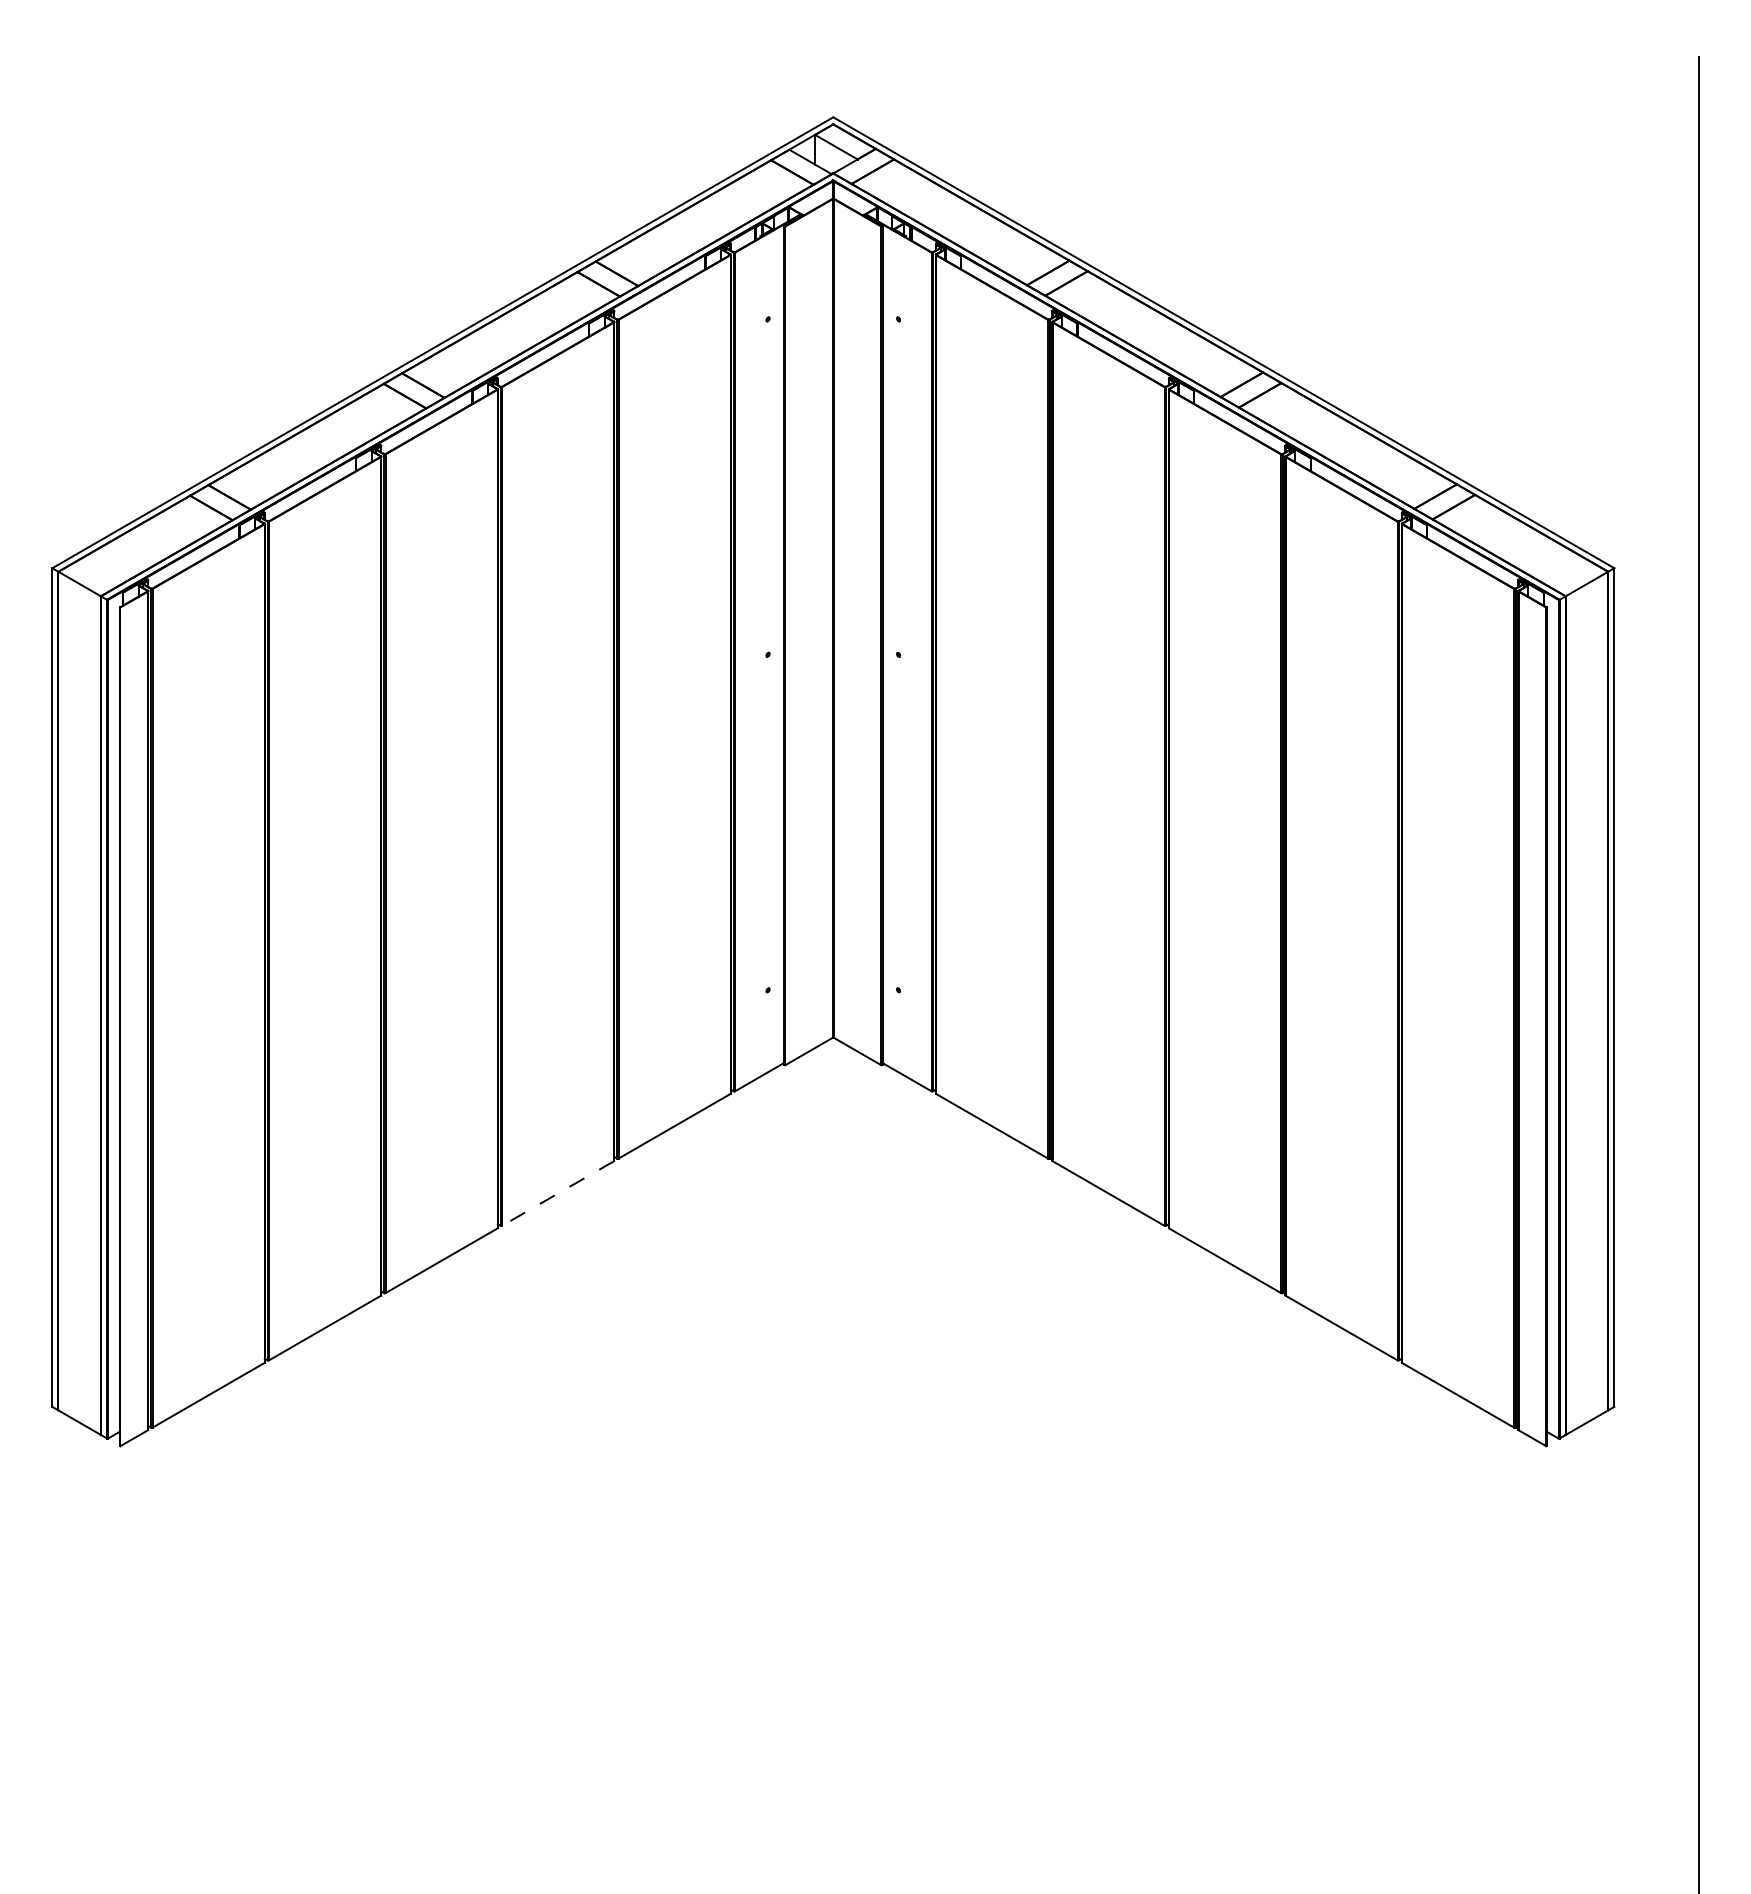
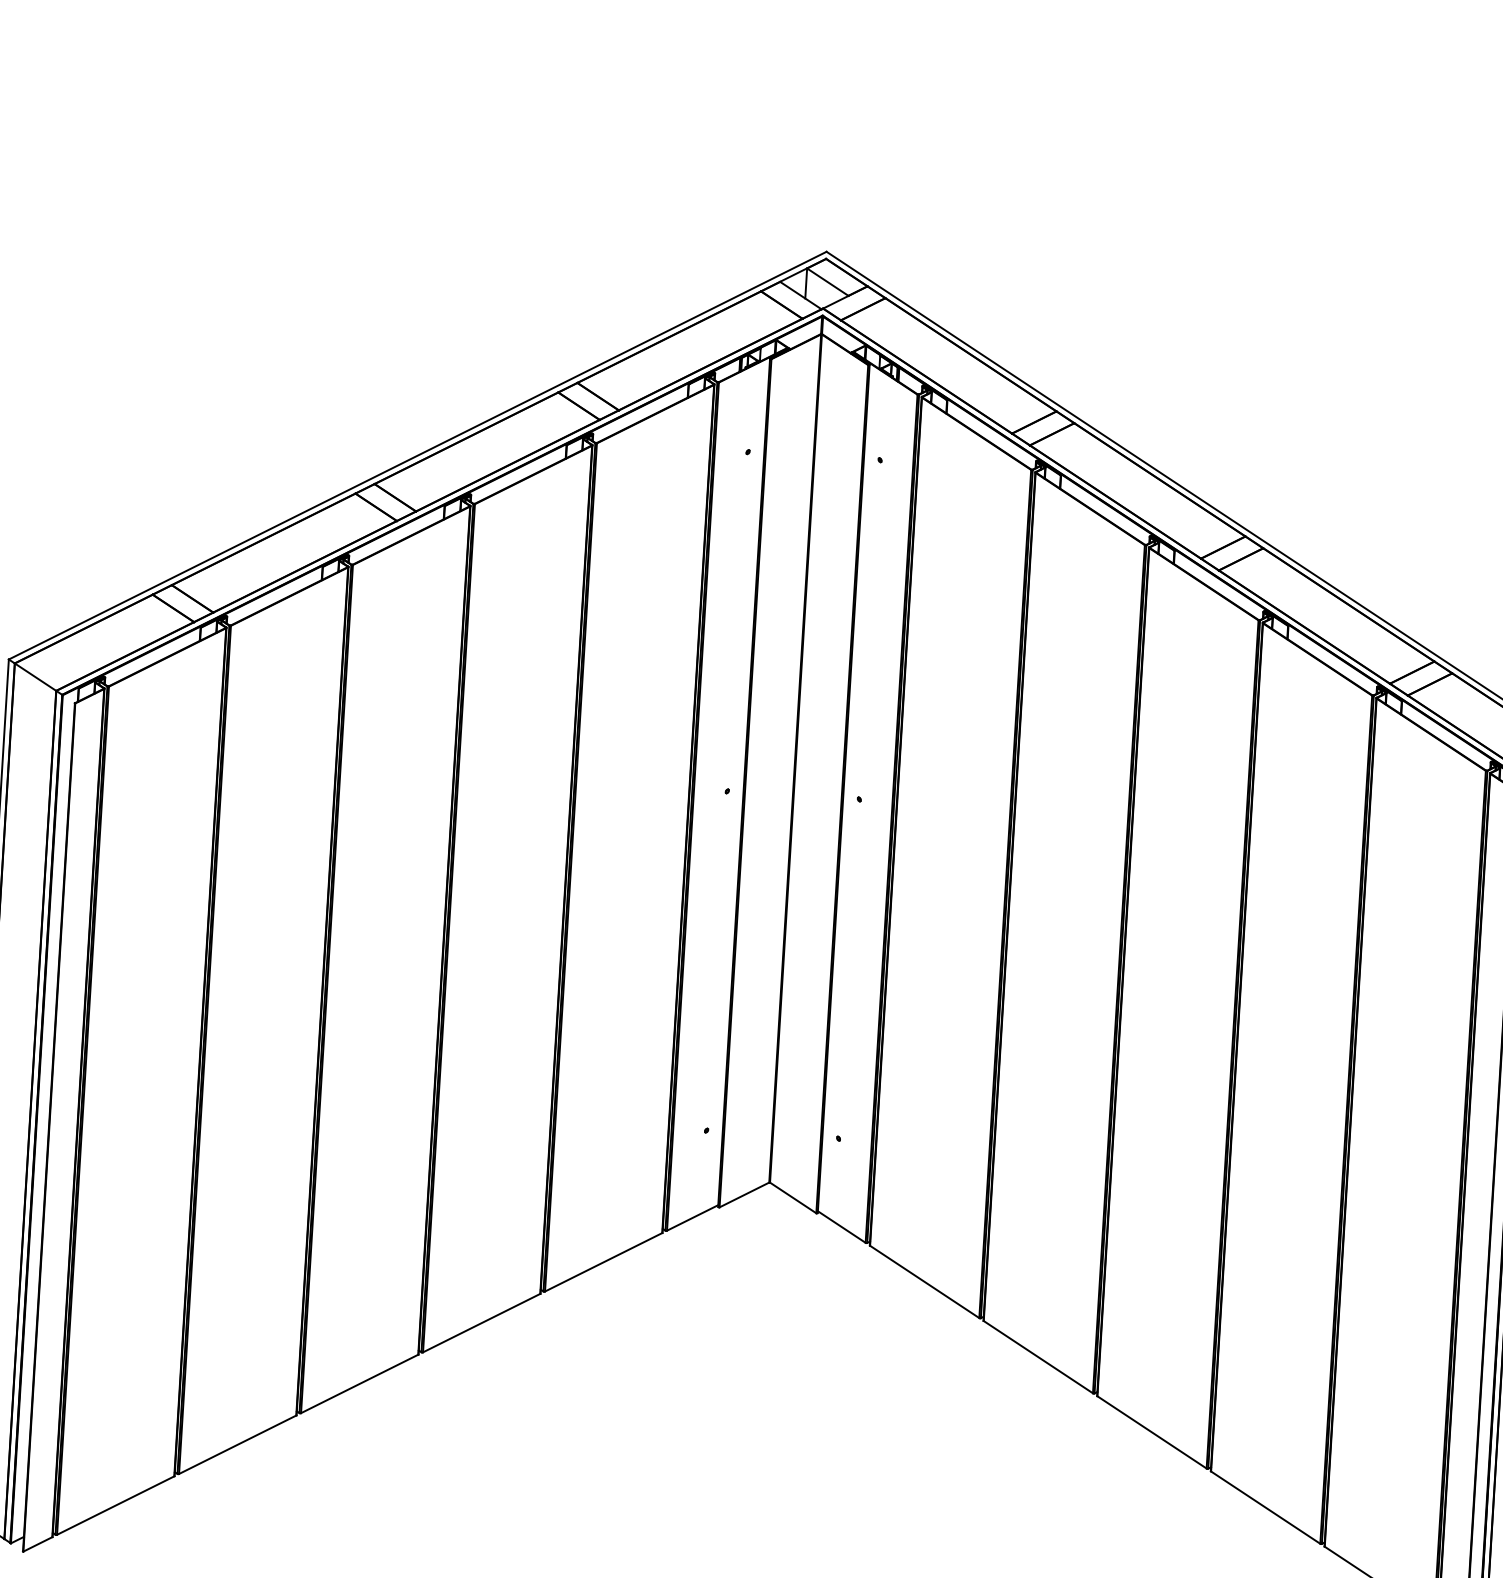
line: (558, 1193) -> (482, 1323), dashed -> solid

